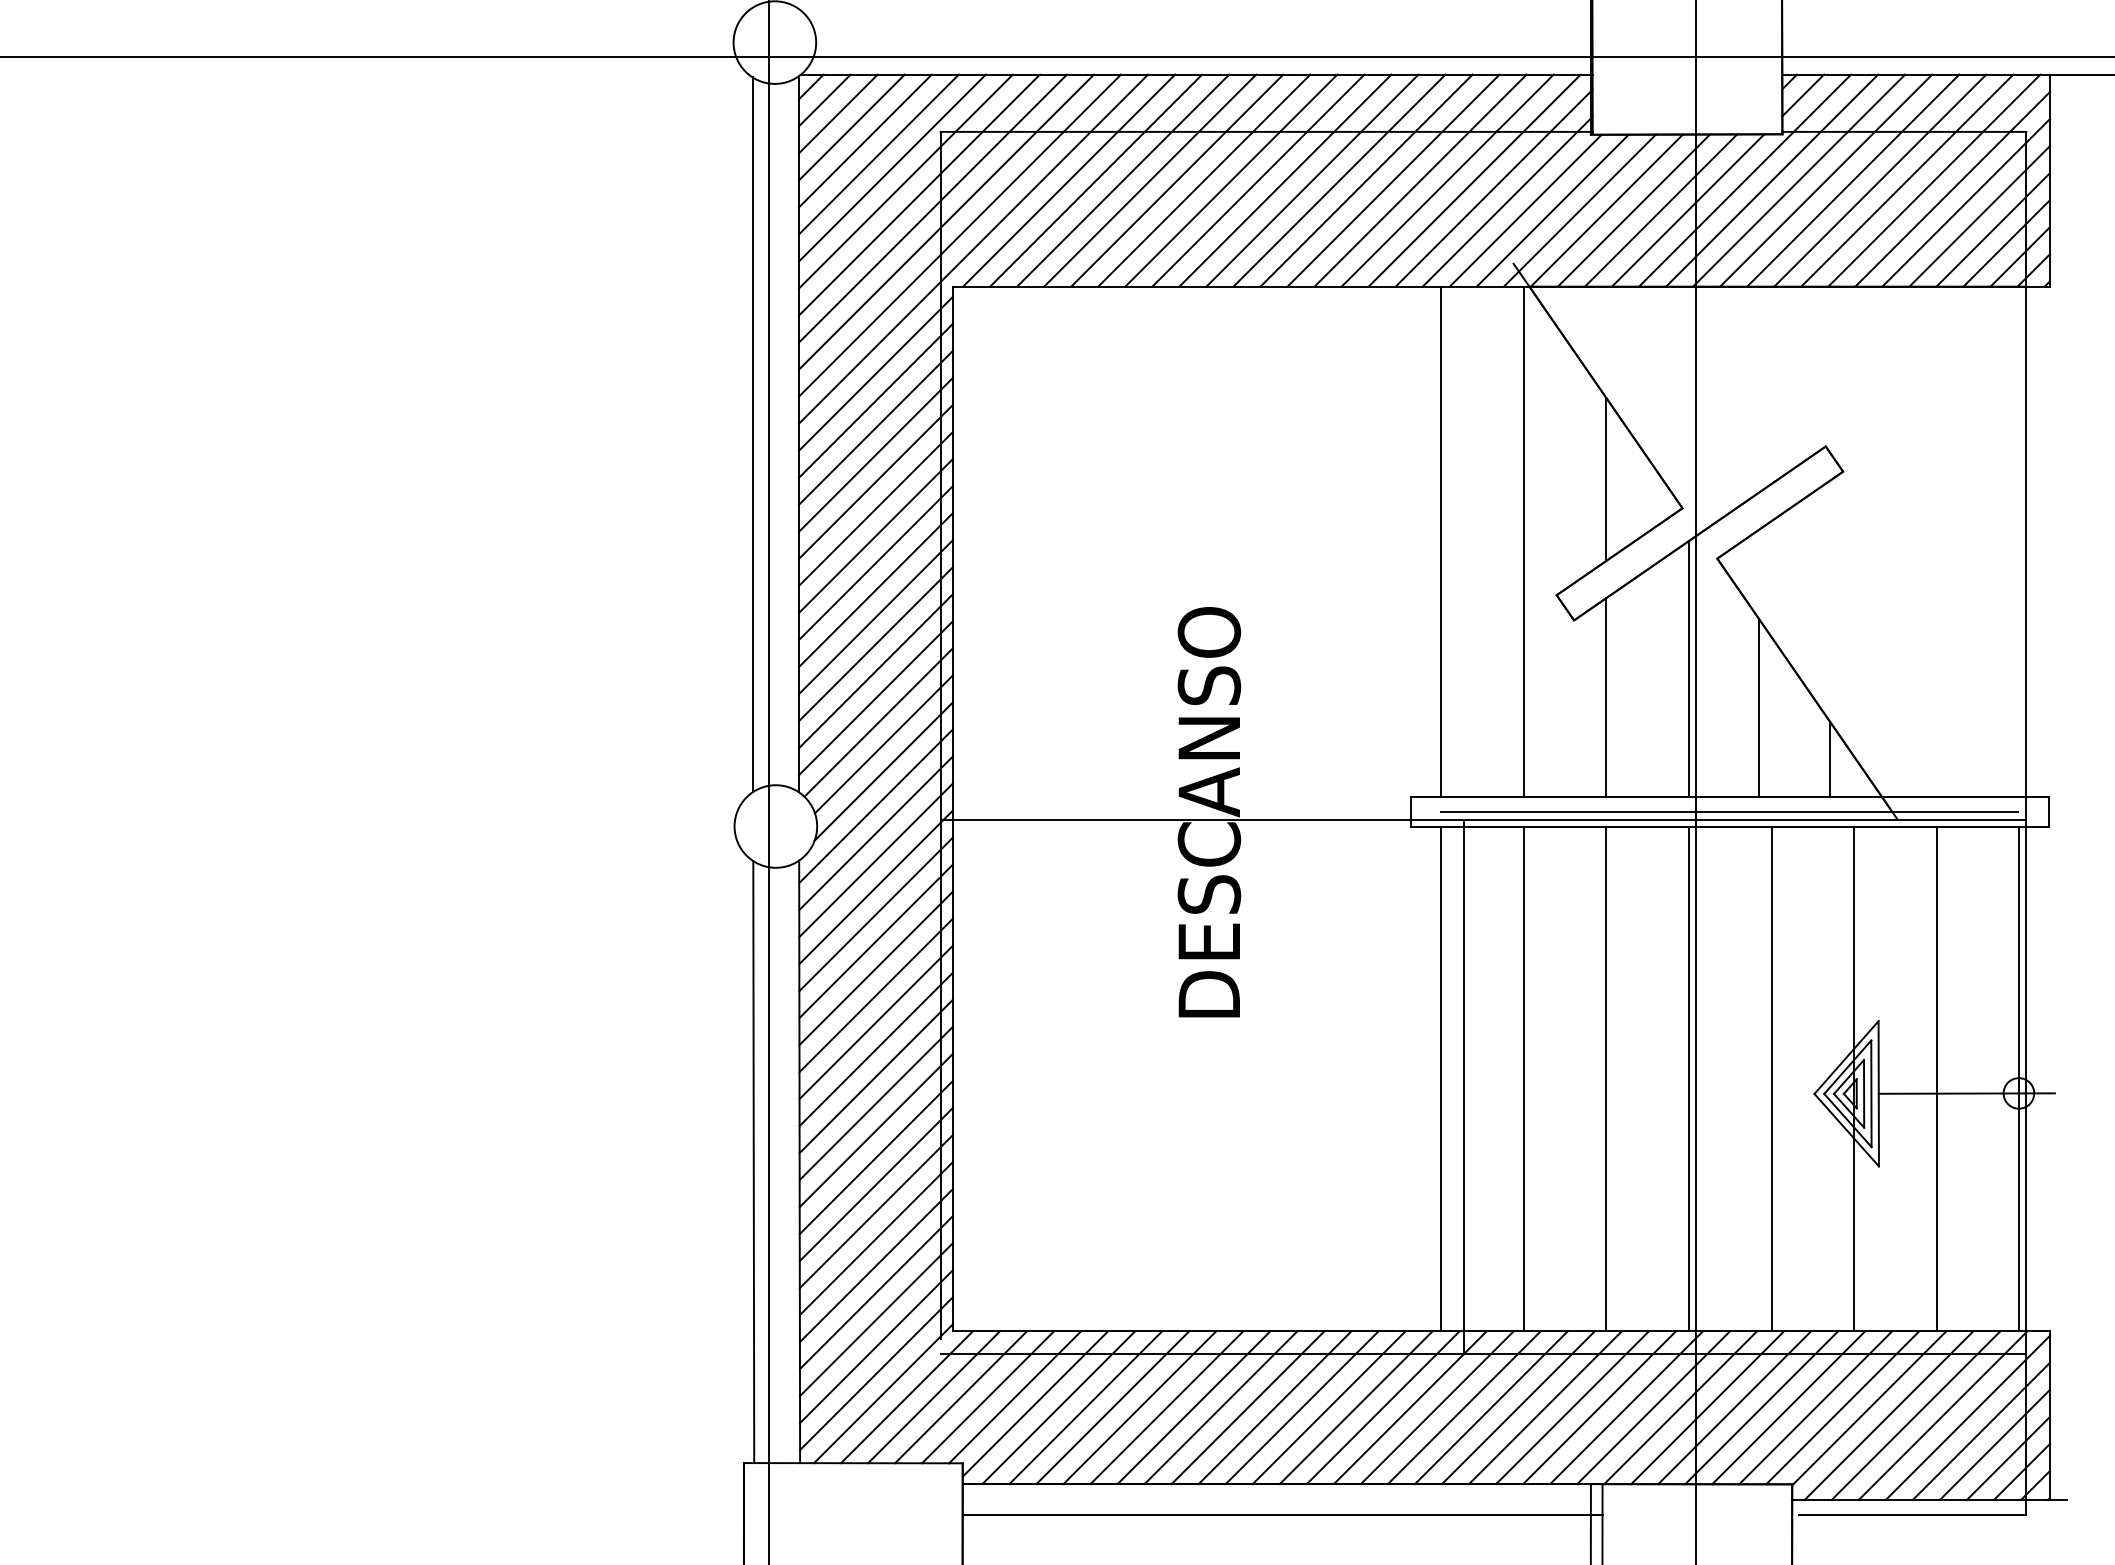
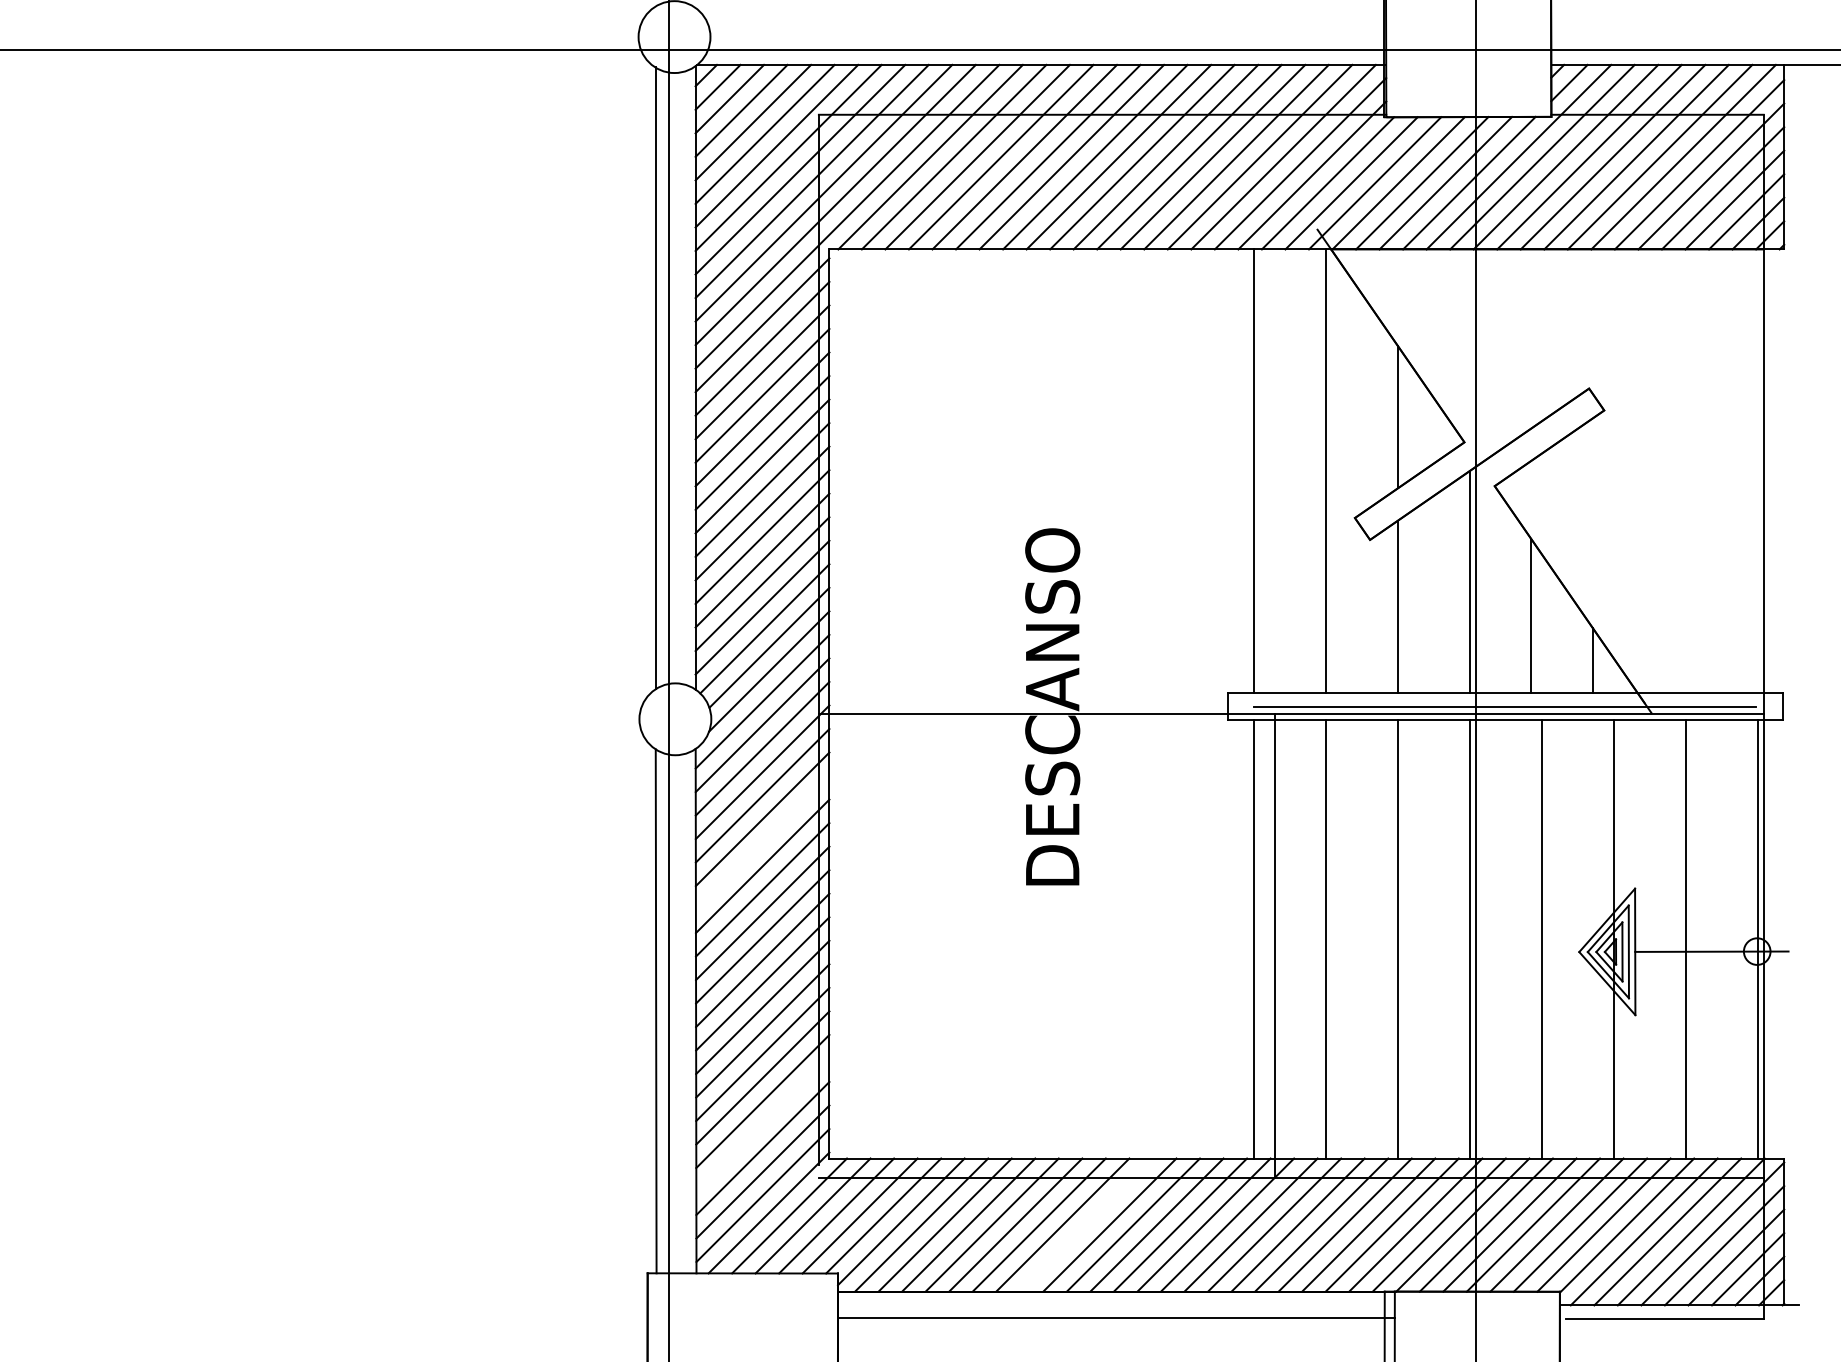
line: (875, 968) -> (762, 842), removed
line: (875, 1292) -> (762, 1124), removed
line: (1247, 1407) -> (1085, 1224), removed

